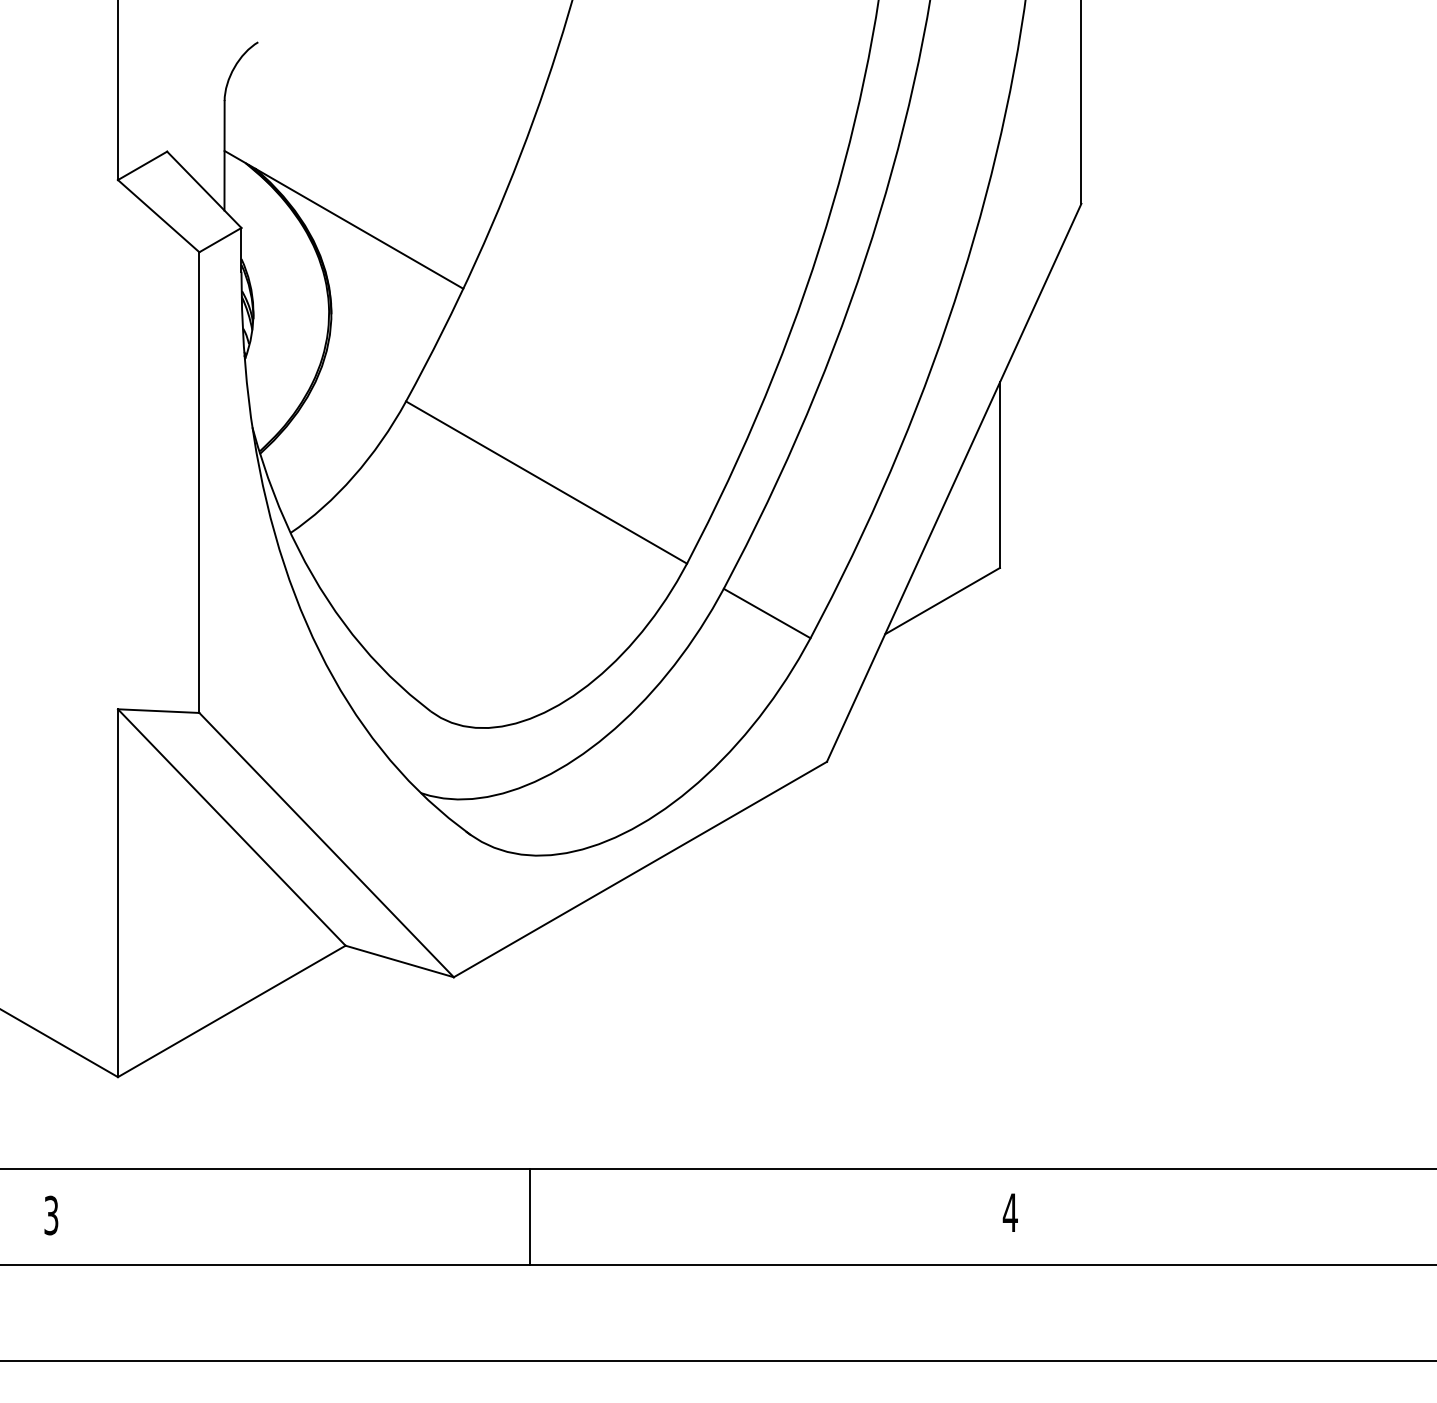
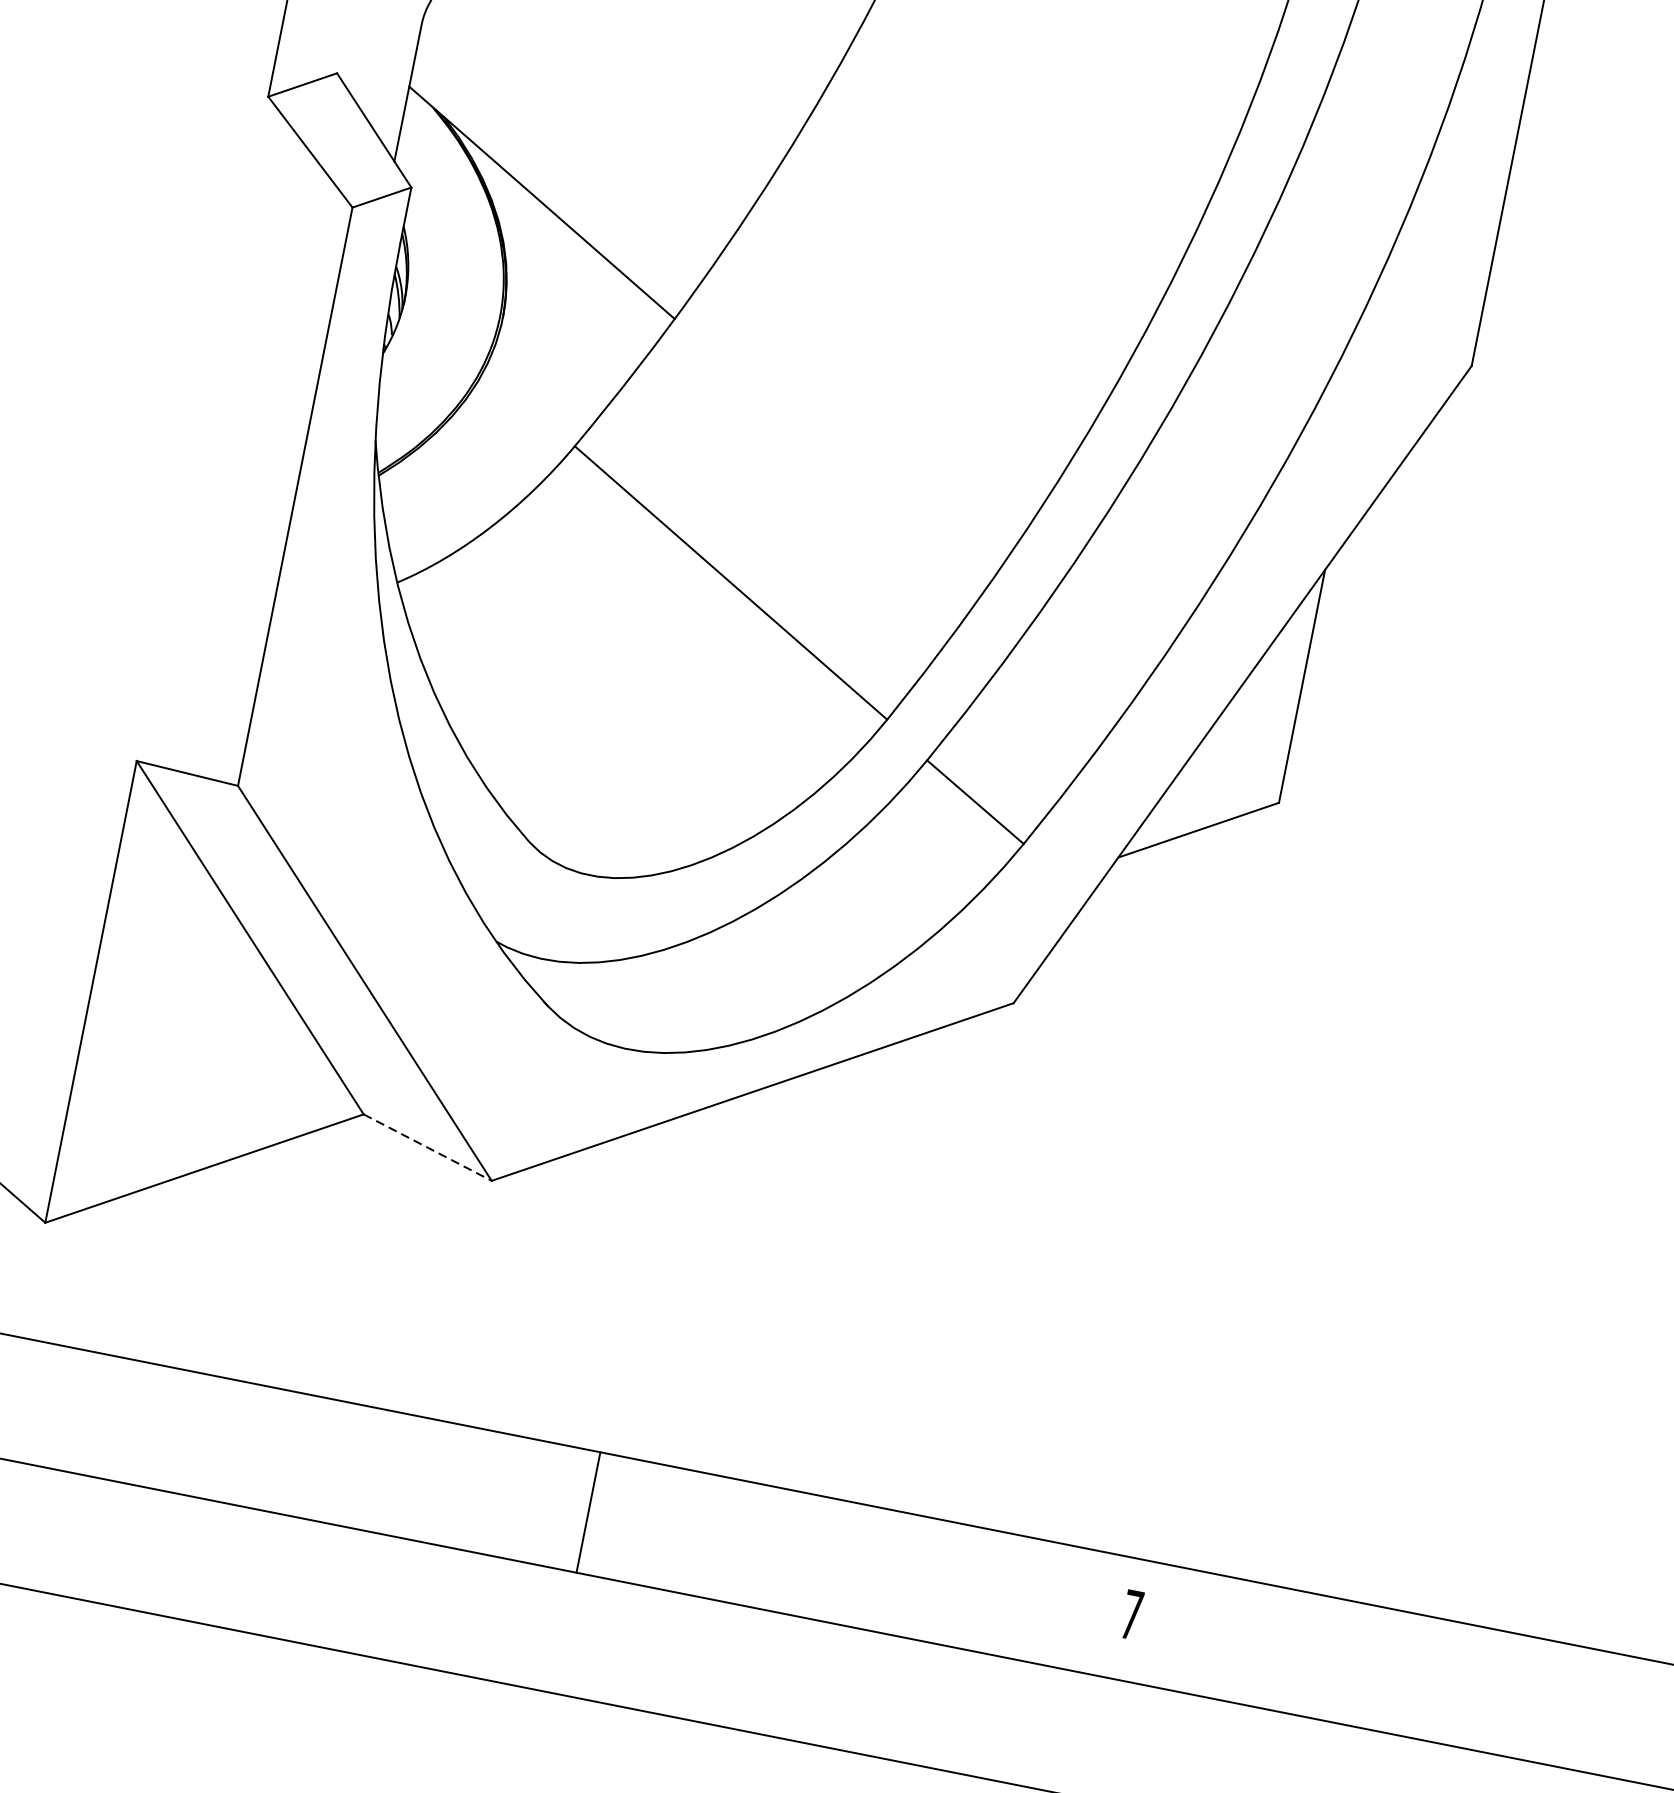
line: (400, 961) -> (428, 1147), solid -> dashed
text: (1009, 1212) -> (1130, 1614), 4 -> 7
line: (530, 1216) -> (588, 1512), moved

